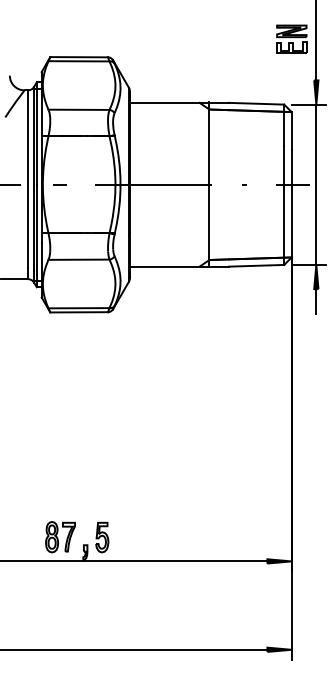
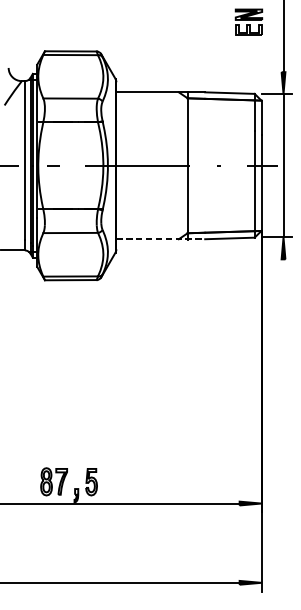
part: (291, 38) -> (248, 21), moved
line: (179, 266) -> (160, 239), solid -> dashed
line: (316, 301) -> (283, 270), removed

